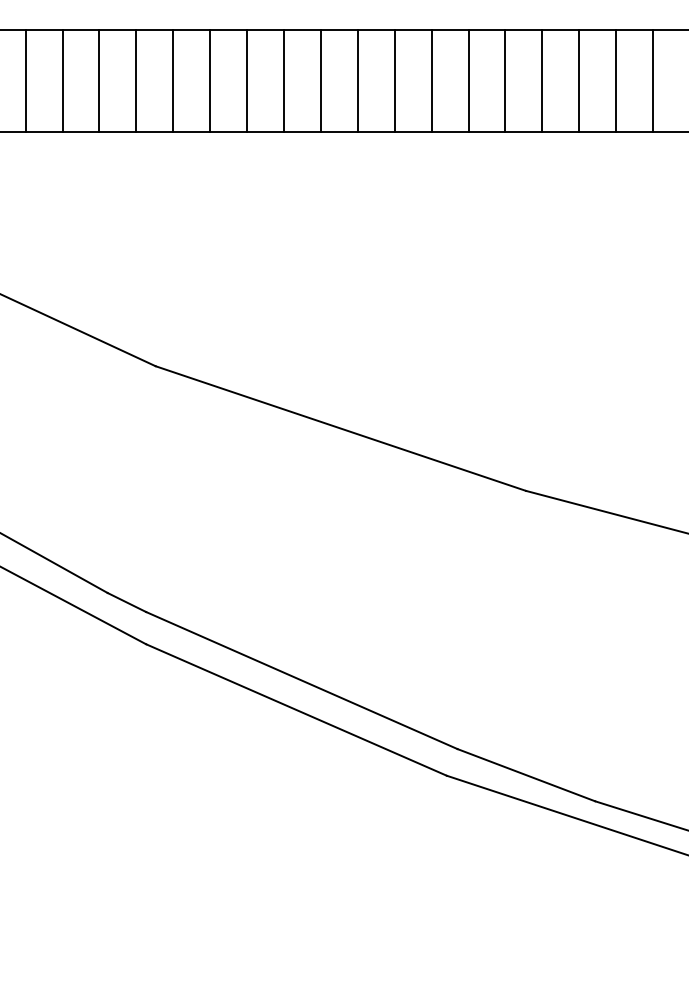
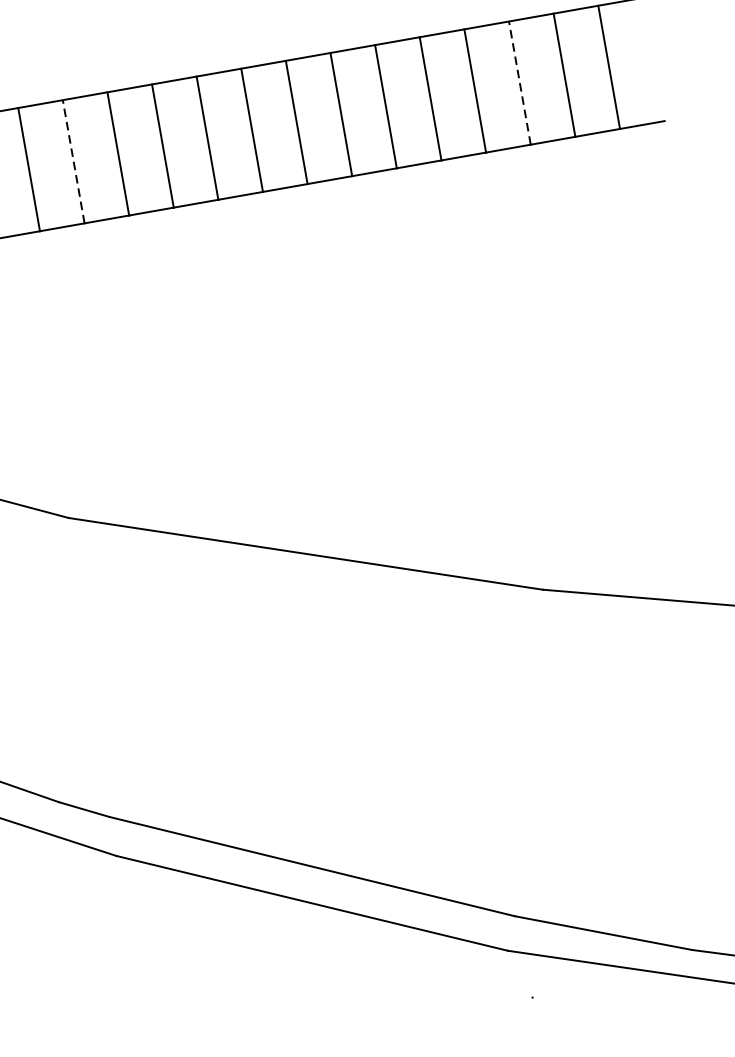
line: (210, 81) -> (74, 162), solid -> dashed
line: (579, 81) -> (520, 83), solid -> dashed

